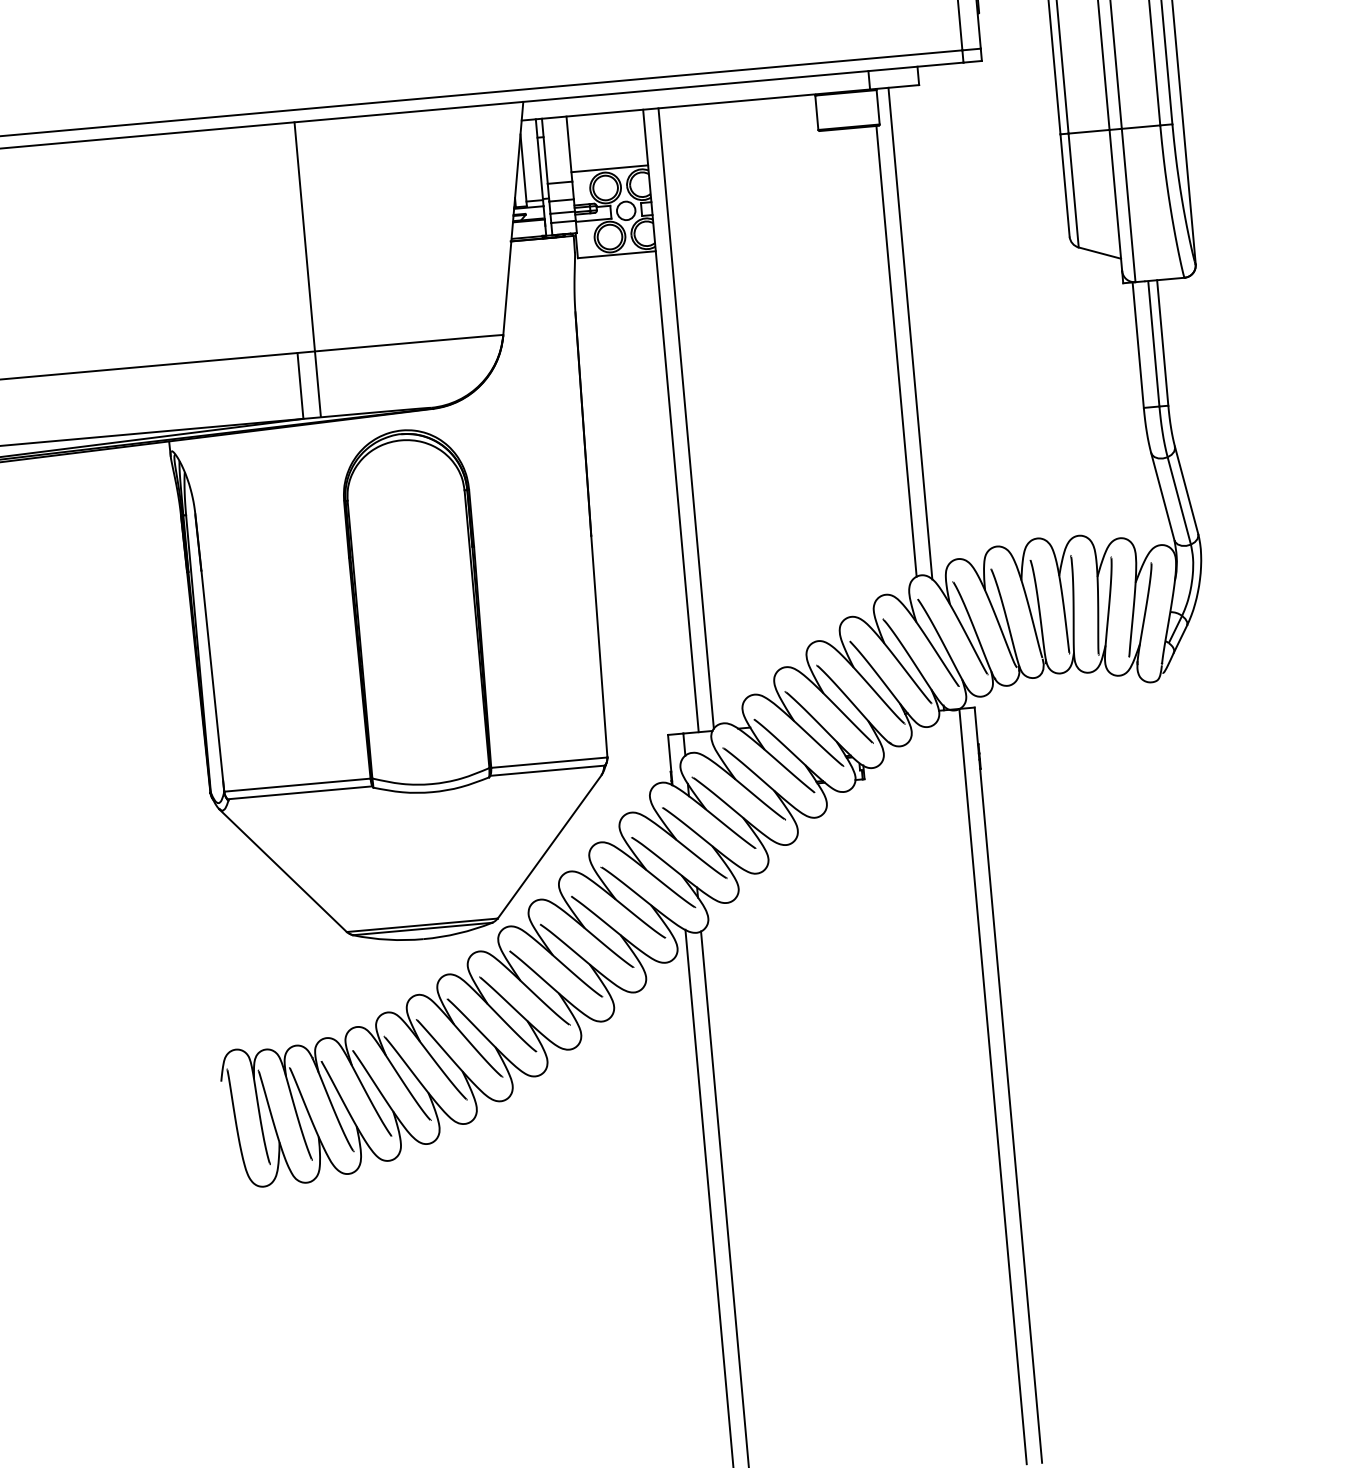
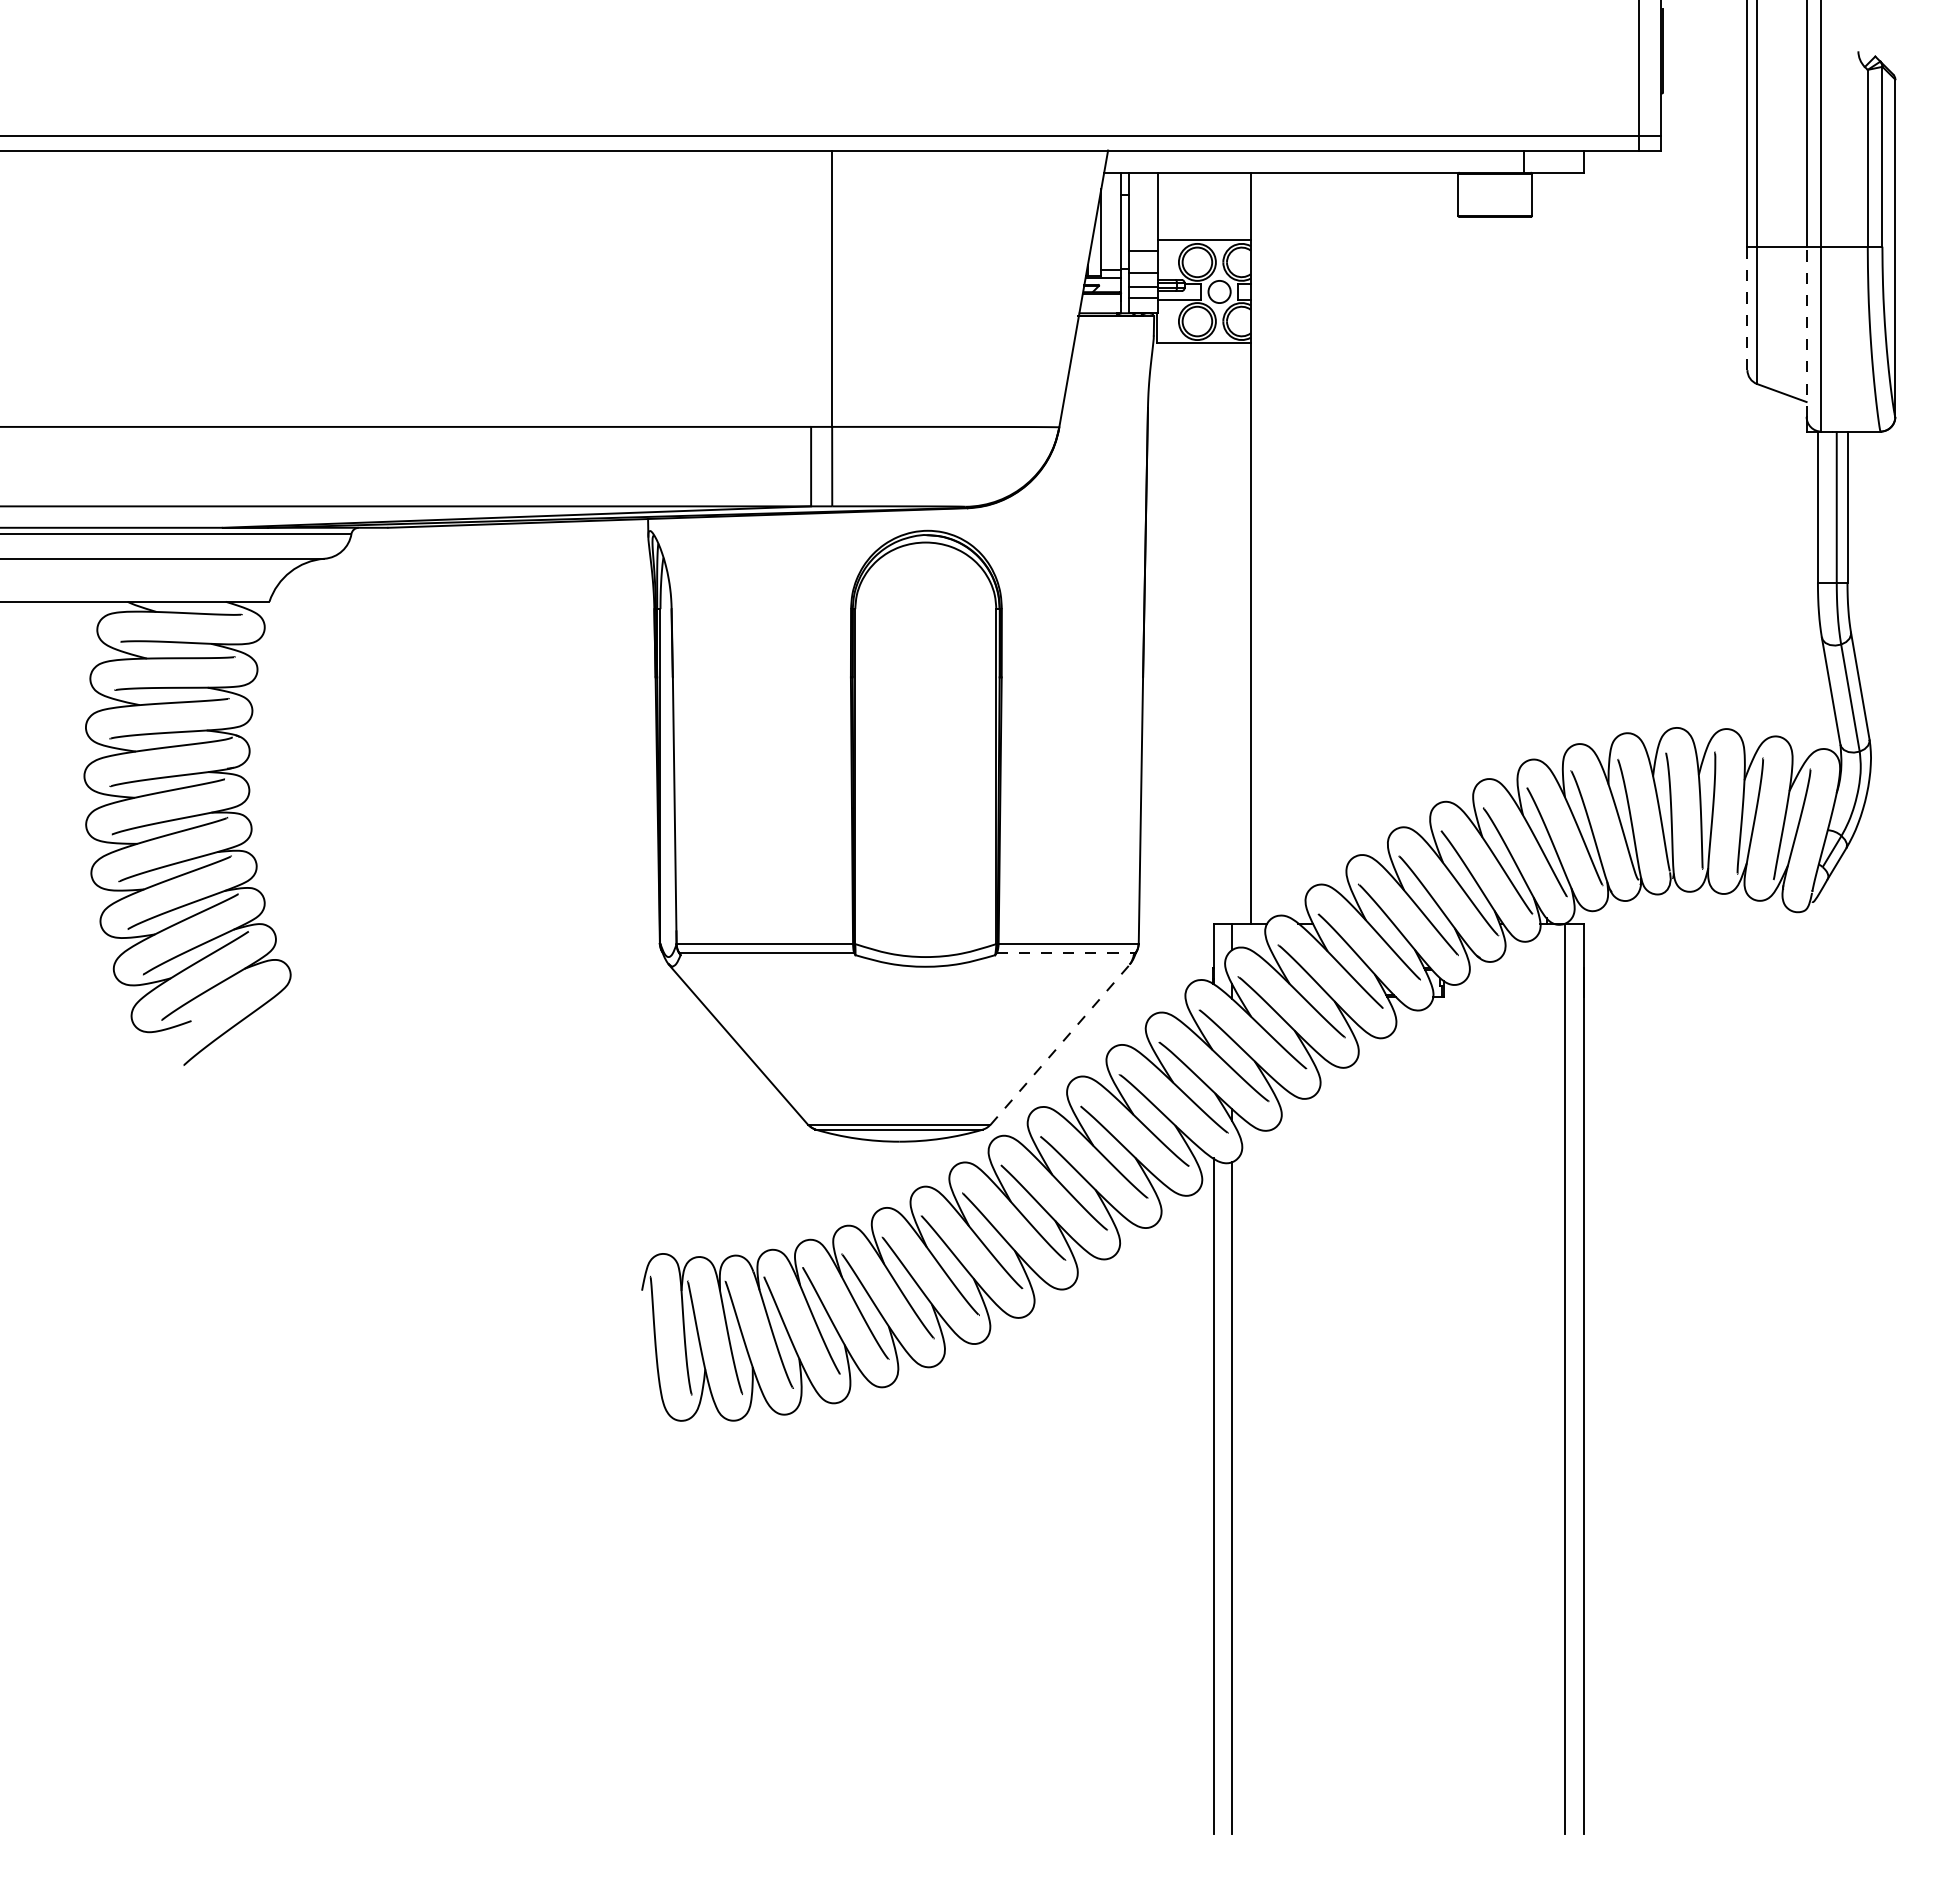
line: (1065, 185) -> (1747, 308), solid -> dashed
line: (1115, 200) -> (1806, 331), solid -> dashed
line: (910, 333) -> (1546, 468), removed
line: (896, 350) -> (1528, 488), removed
line: (686, 418) -> (1269, 546), removed
line: (548, 770) -> (1066, 953), solid -> dashed
line: (549, 846) -> (1060, 1044), solid -> dashed

